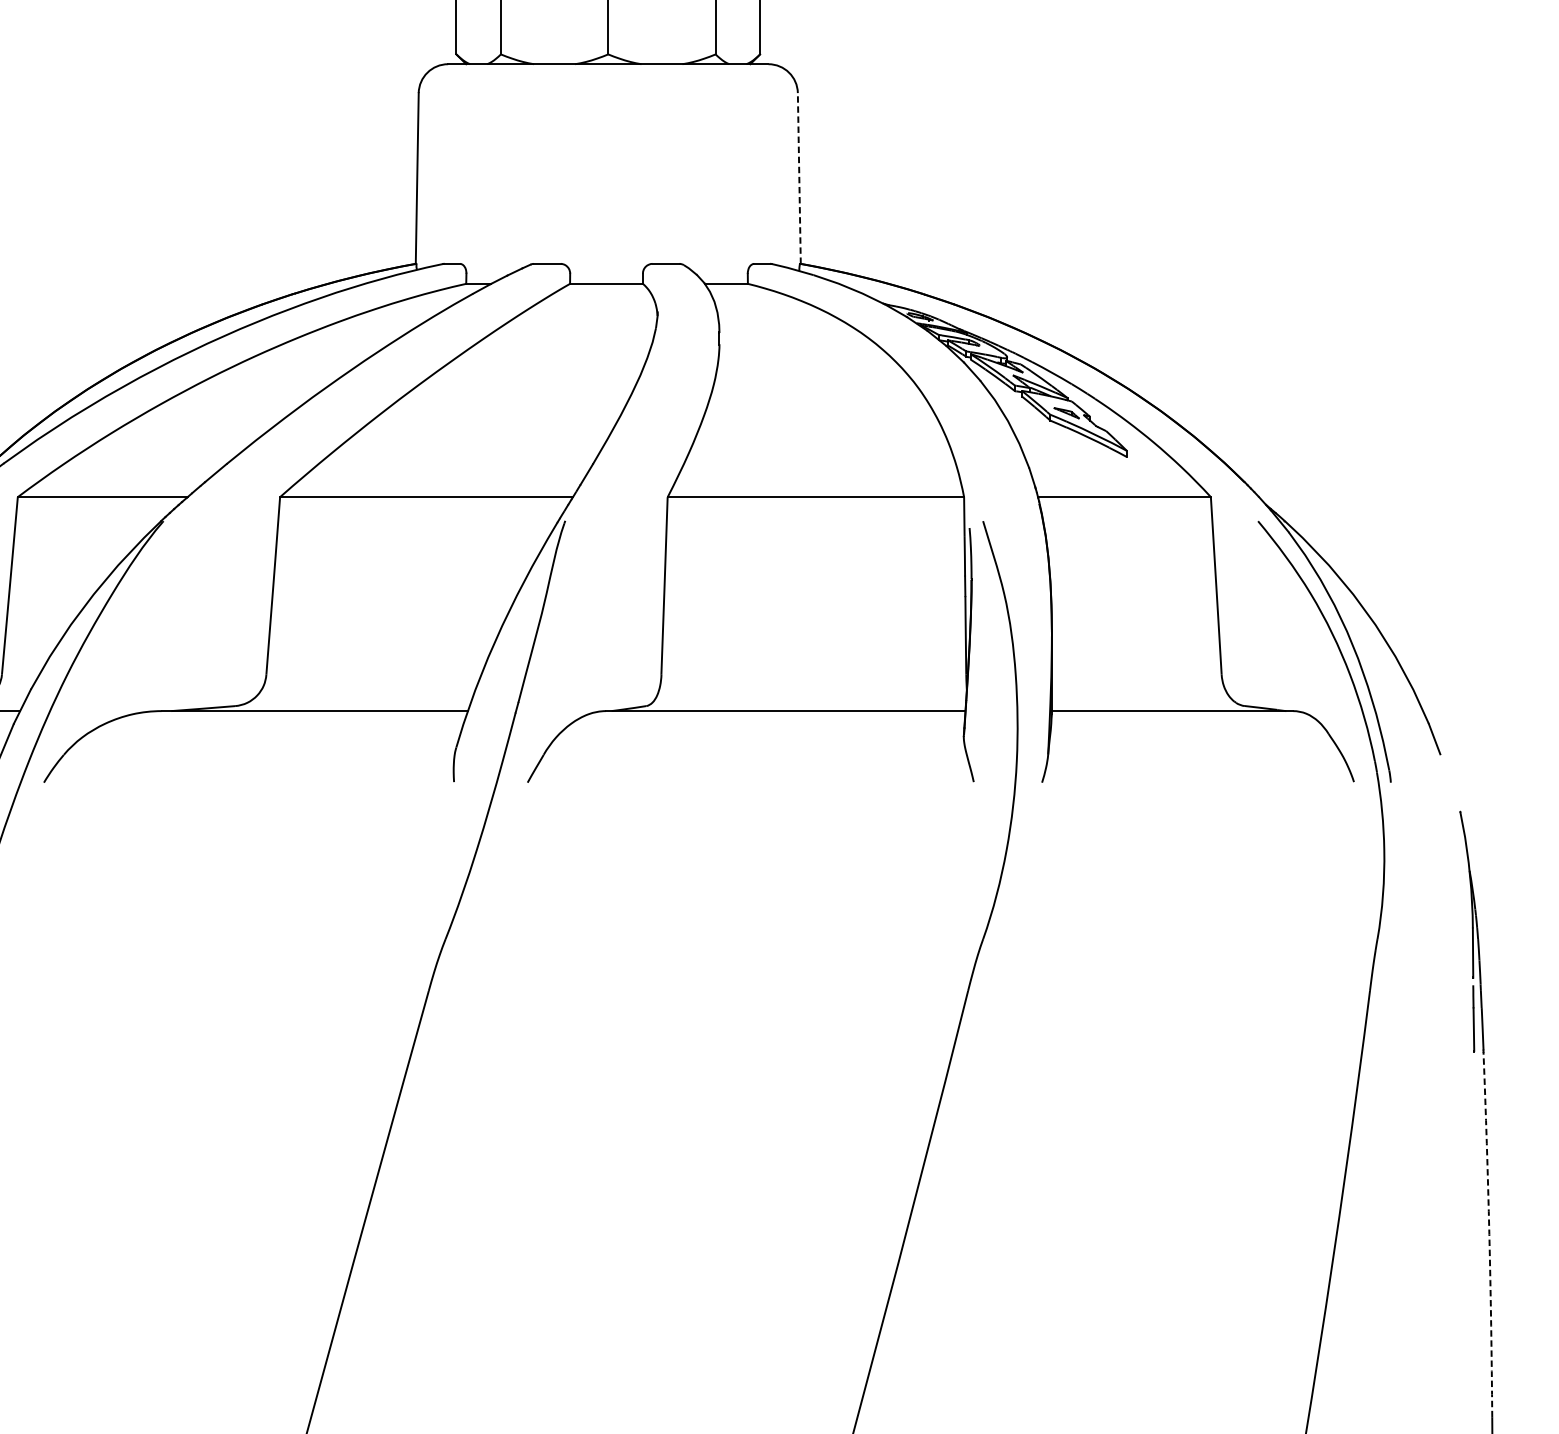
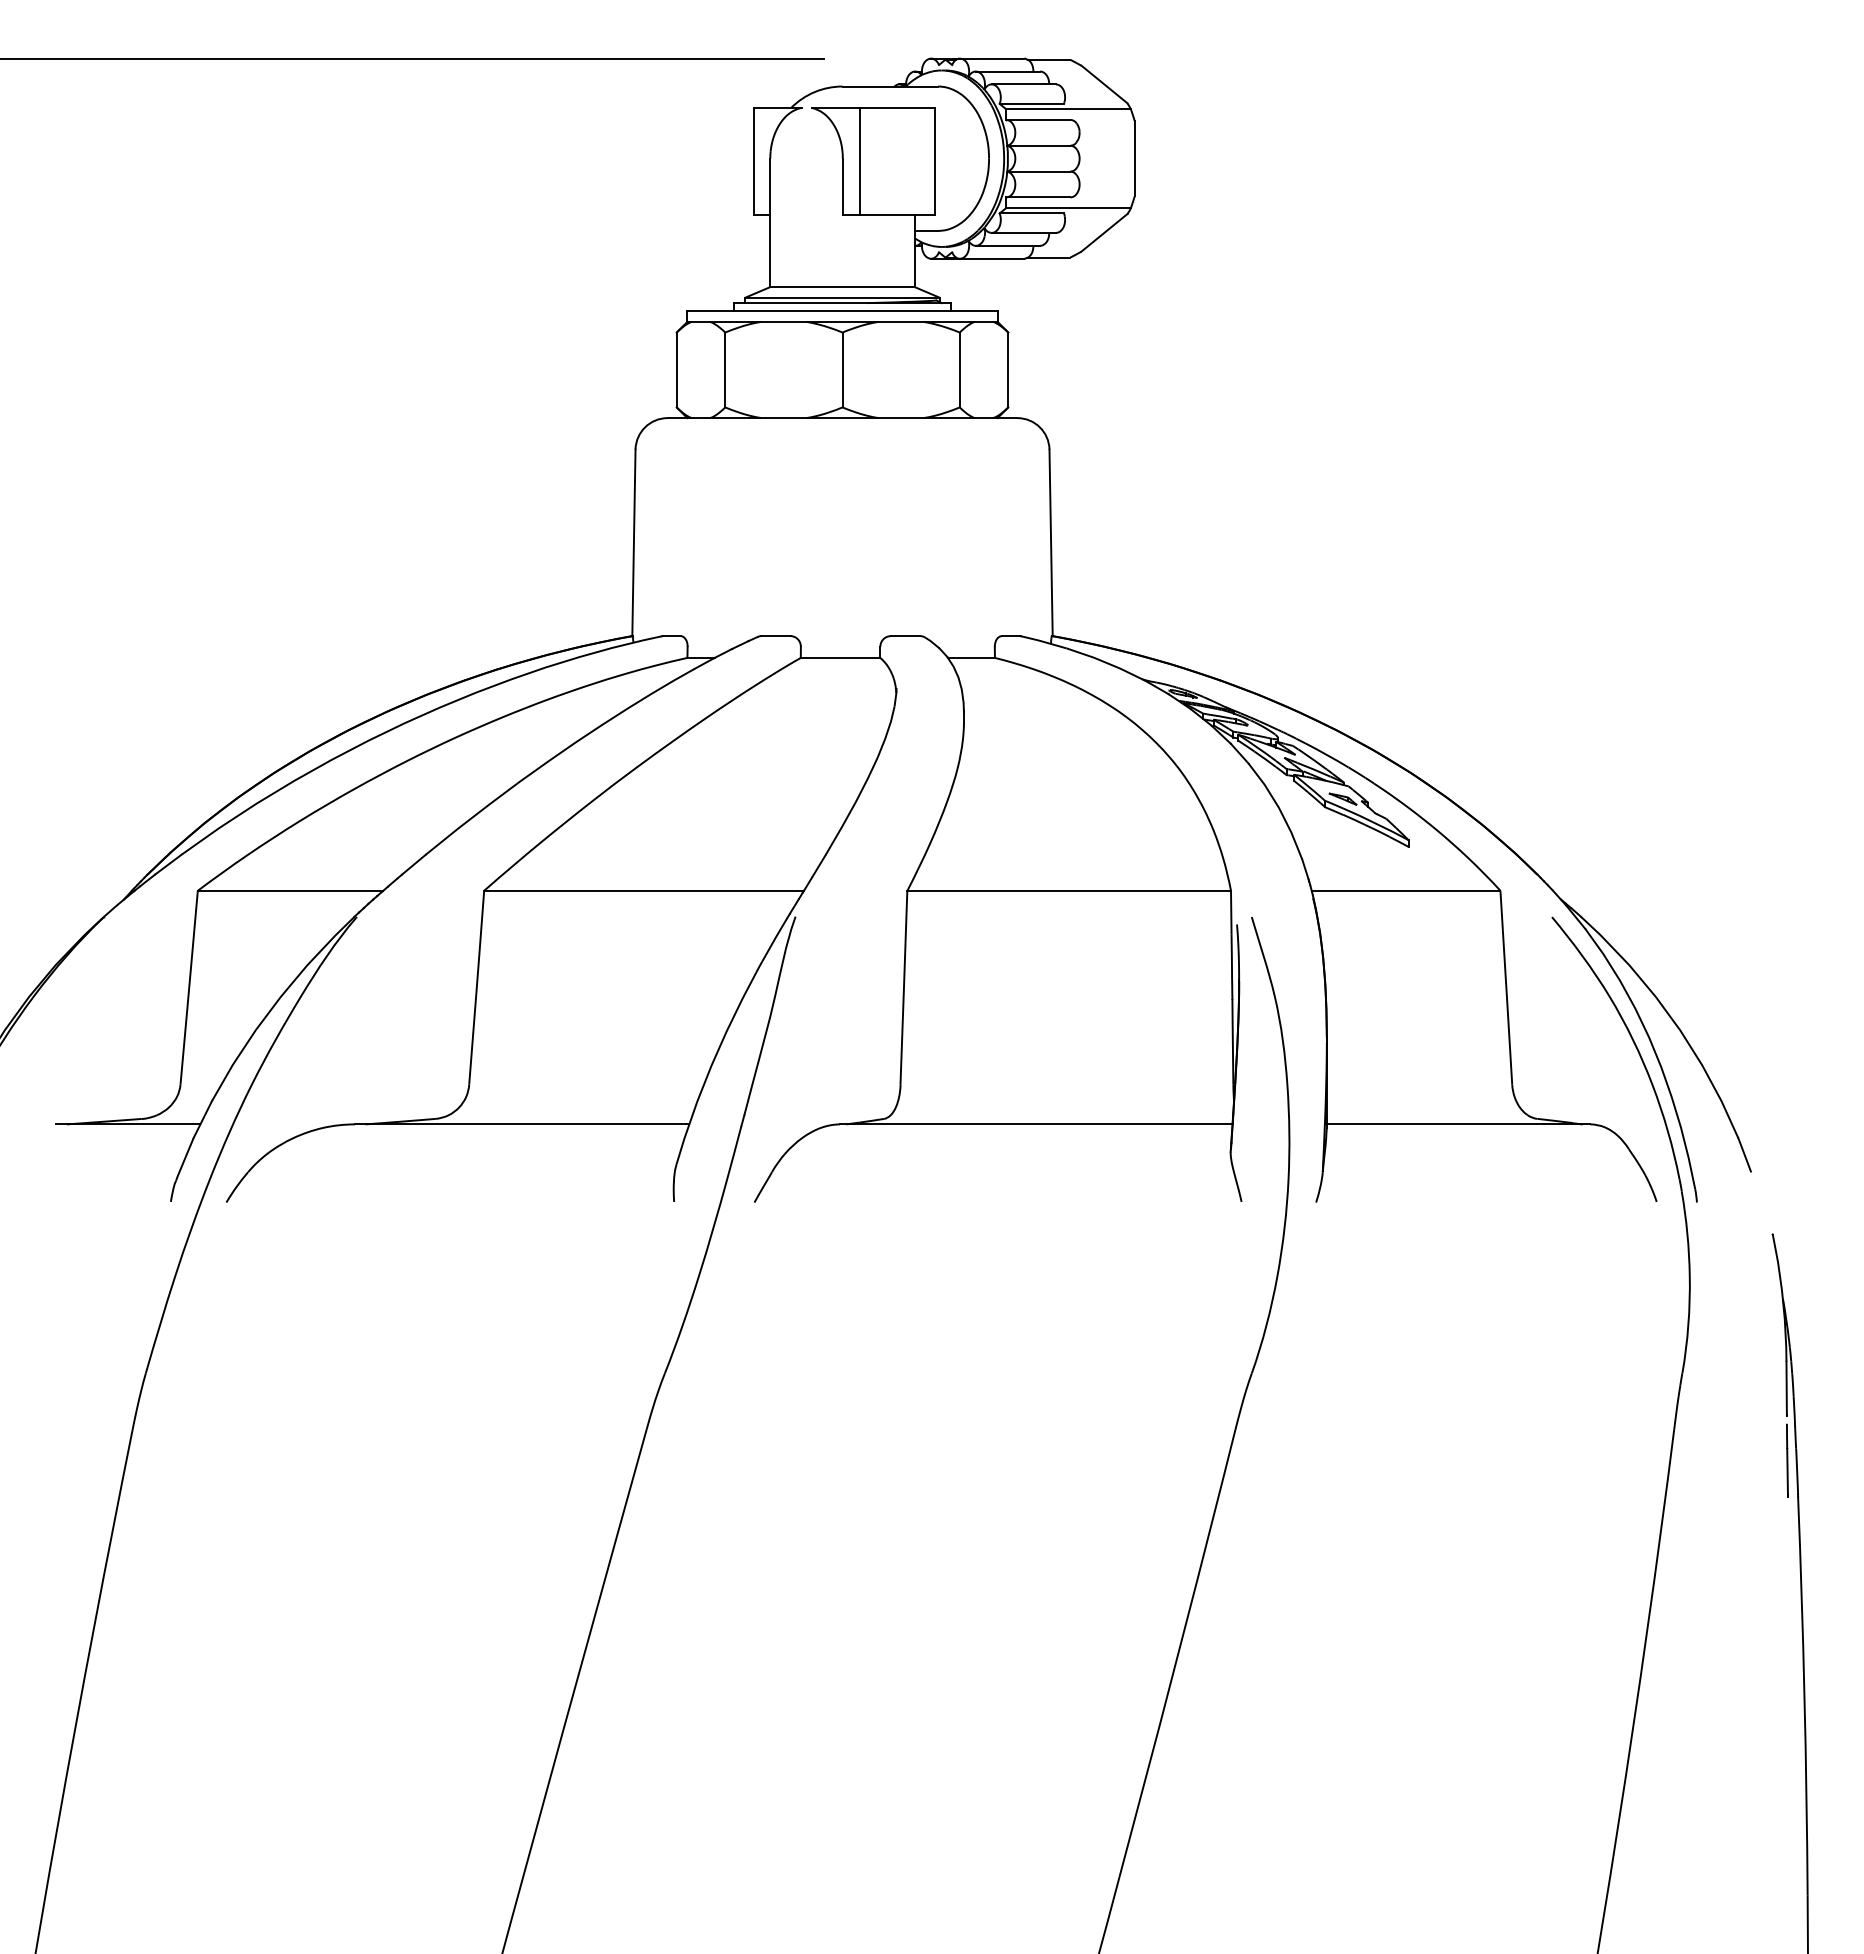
line: (799, 178) -> (1051, 542), dashed -> solid
arc: (1489, 1234) -> (1804, 1695), dashed -> solid

